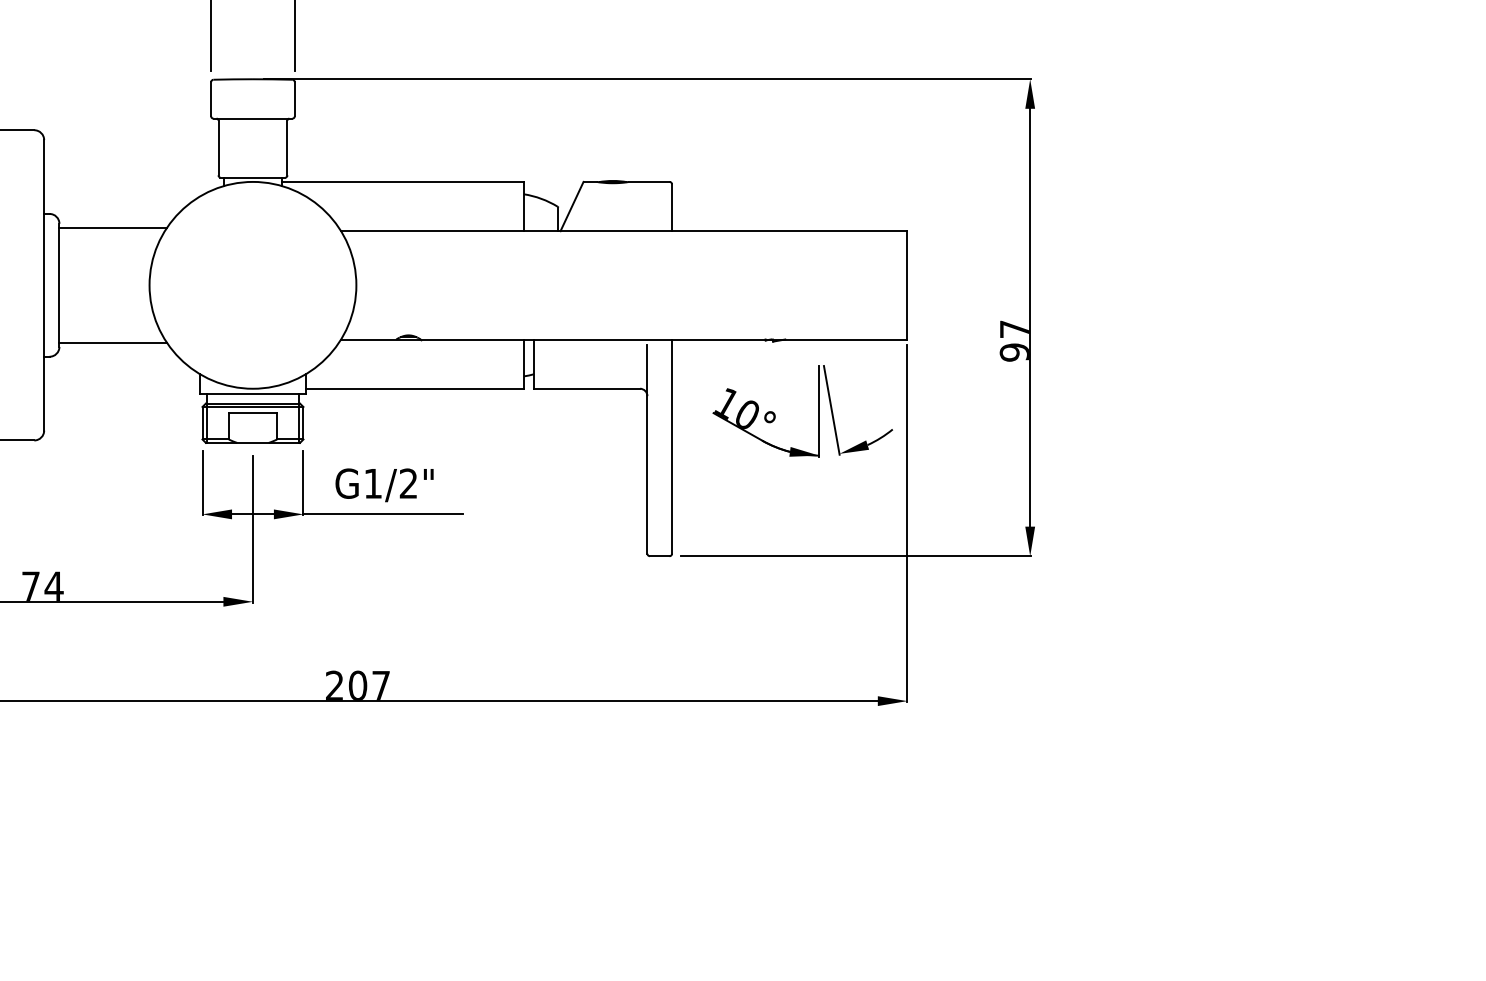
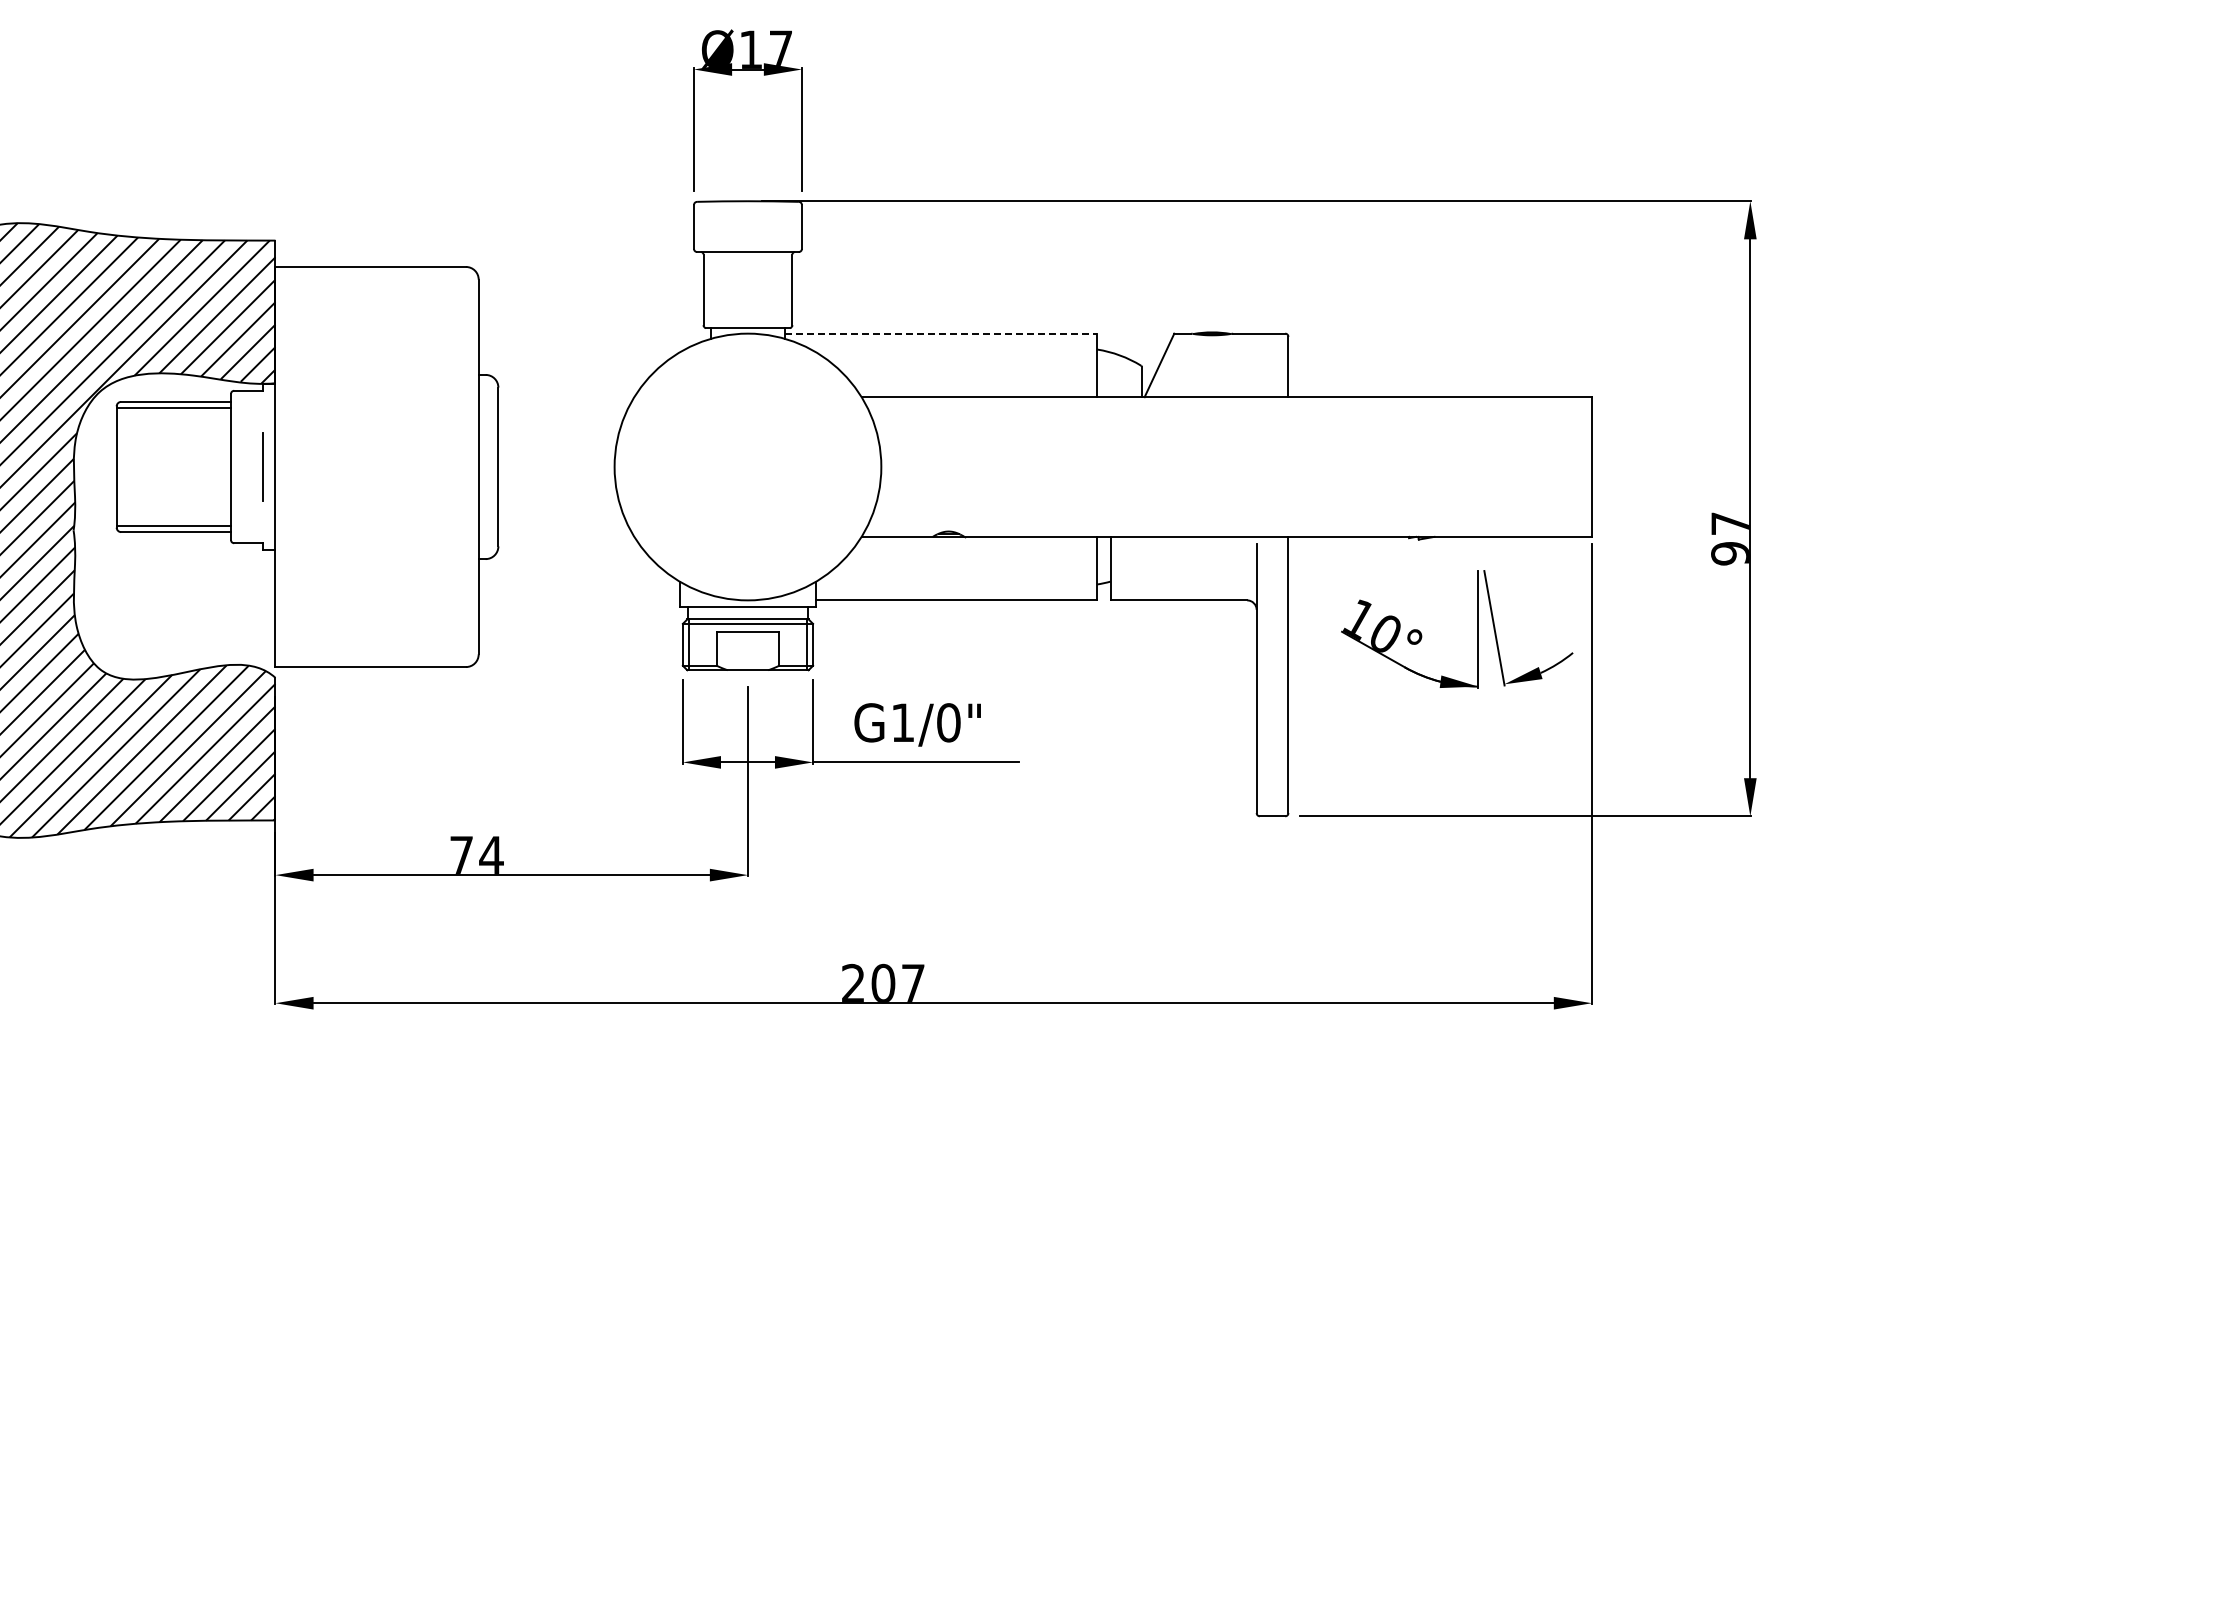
line: (403, 181) -> (941, 333), solid -> dashed
line: (113, 228) -> (567, 393), removed
line: (113, 343) -> (567, 541), removed
text: (408, 483) -> (948, 722), G1/2" -> G1/0"

